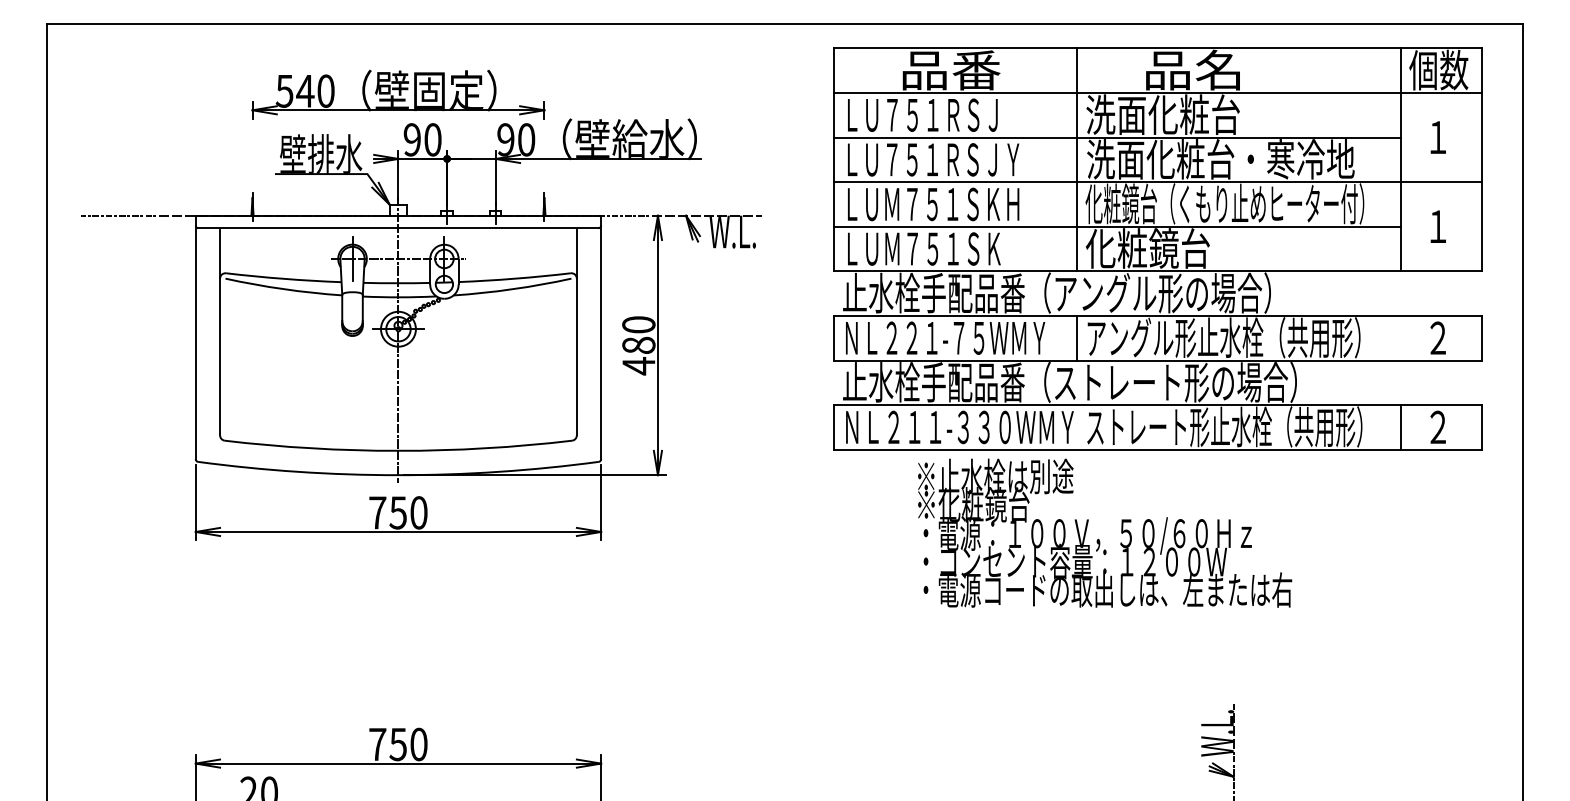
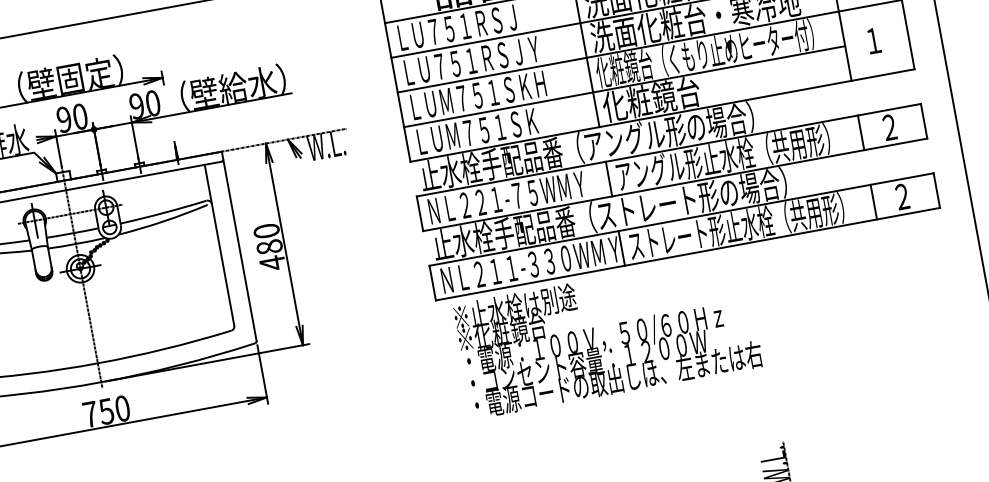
line: (1401, 337) -> (861, 132), added
line: (1076, 427) -> (621, 248), added
text: (1105, 532) -> (608, 335), moved

